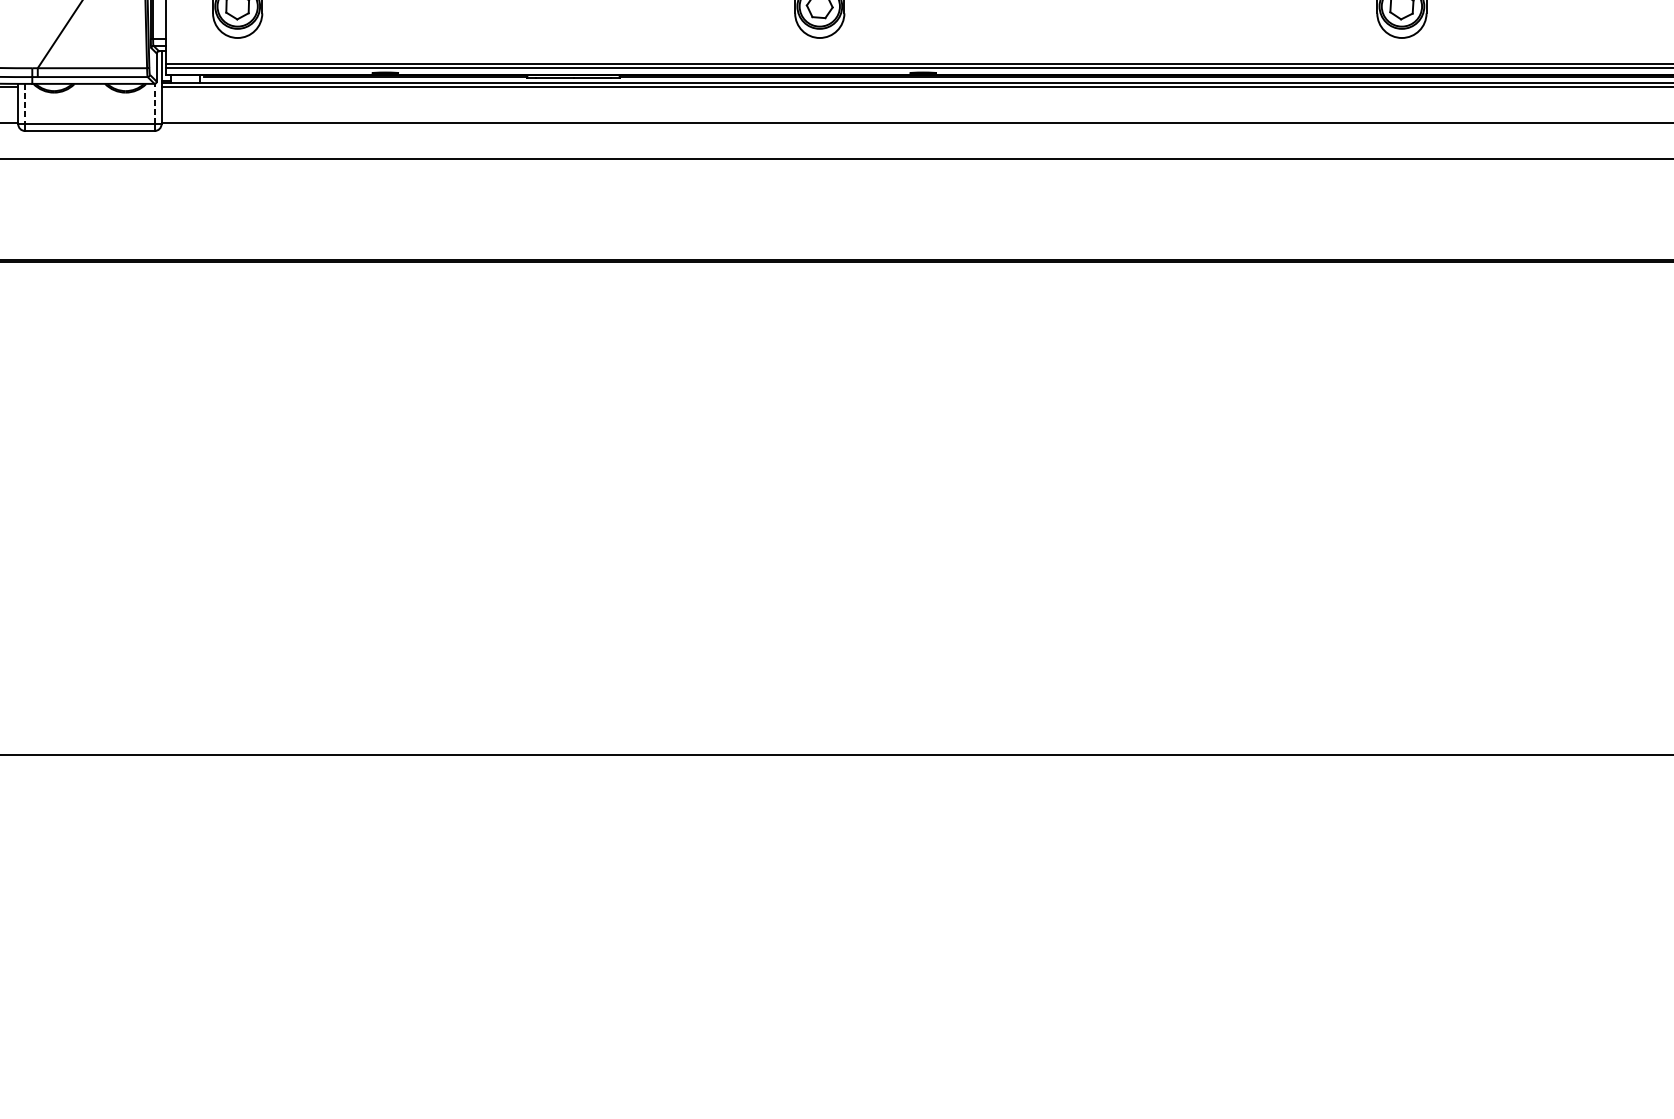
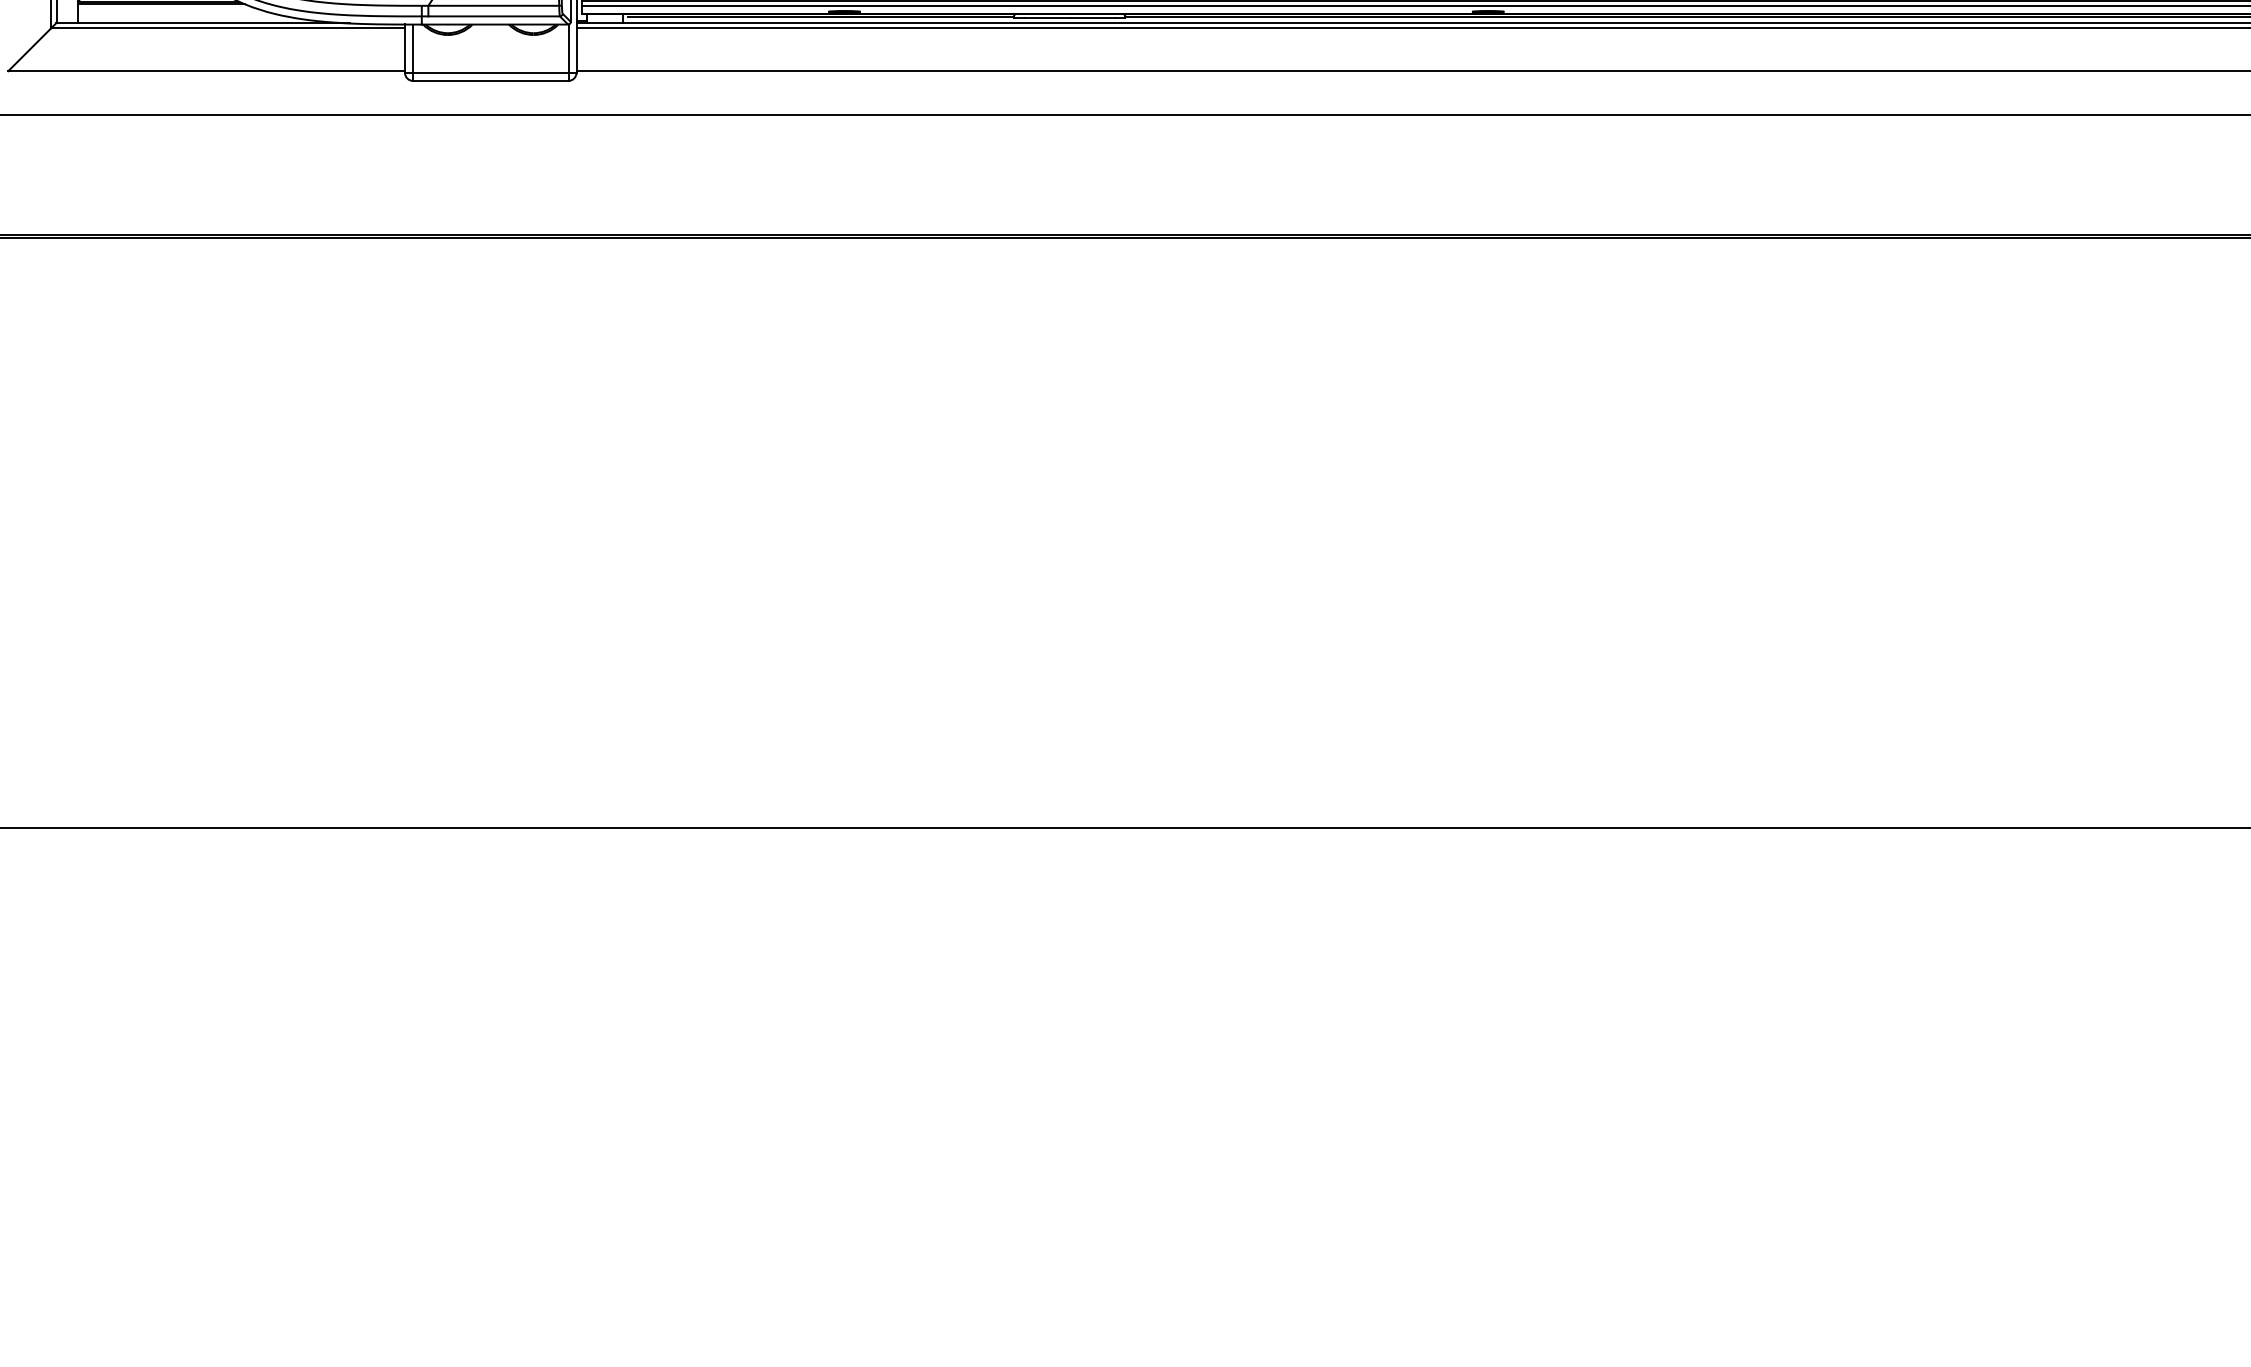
line: (154, 103) -> (568, 48), dashed -> solid
line: (25, 104) -> (413, 49), dashed -> solid

